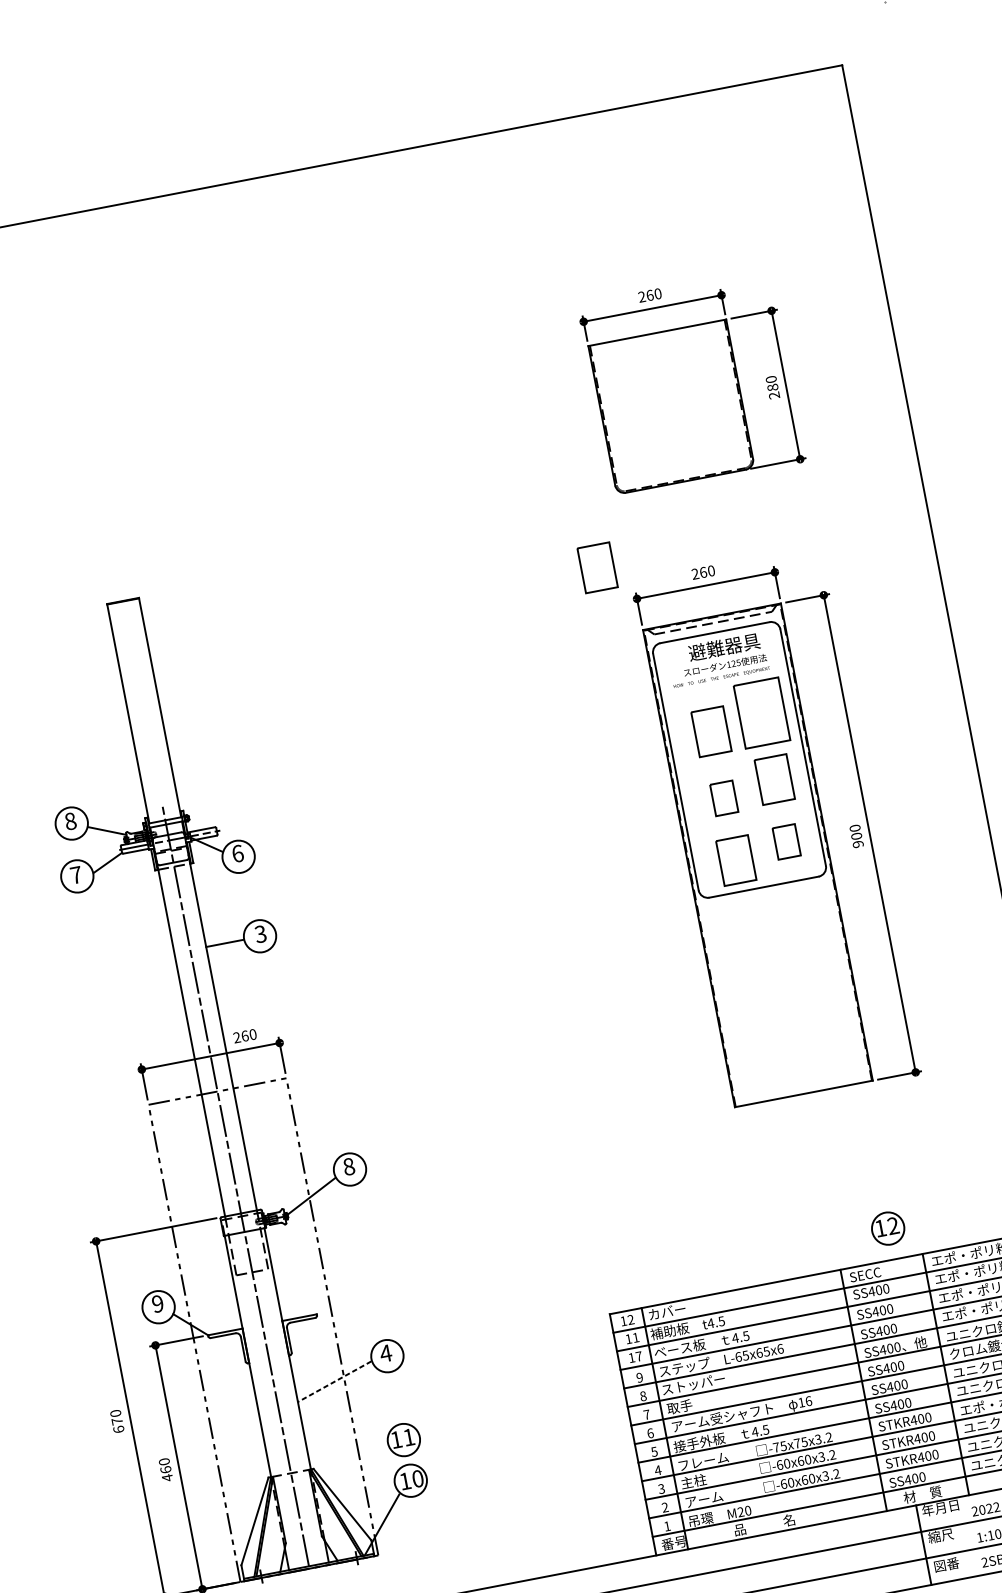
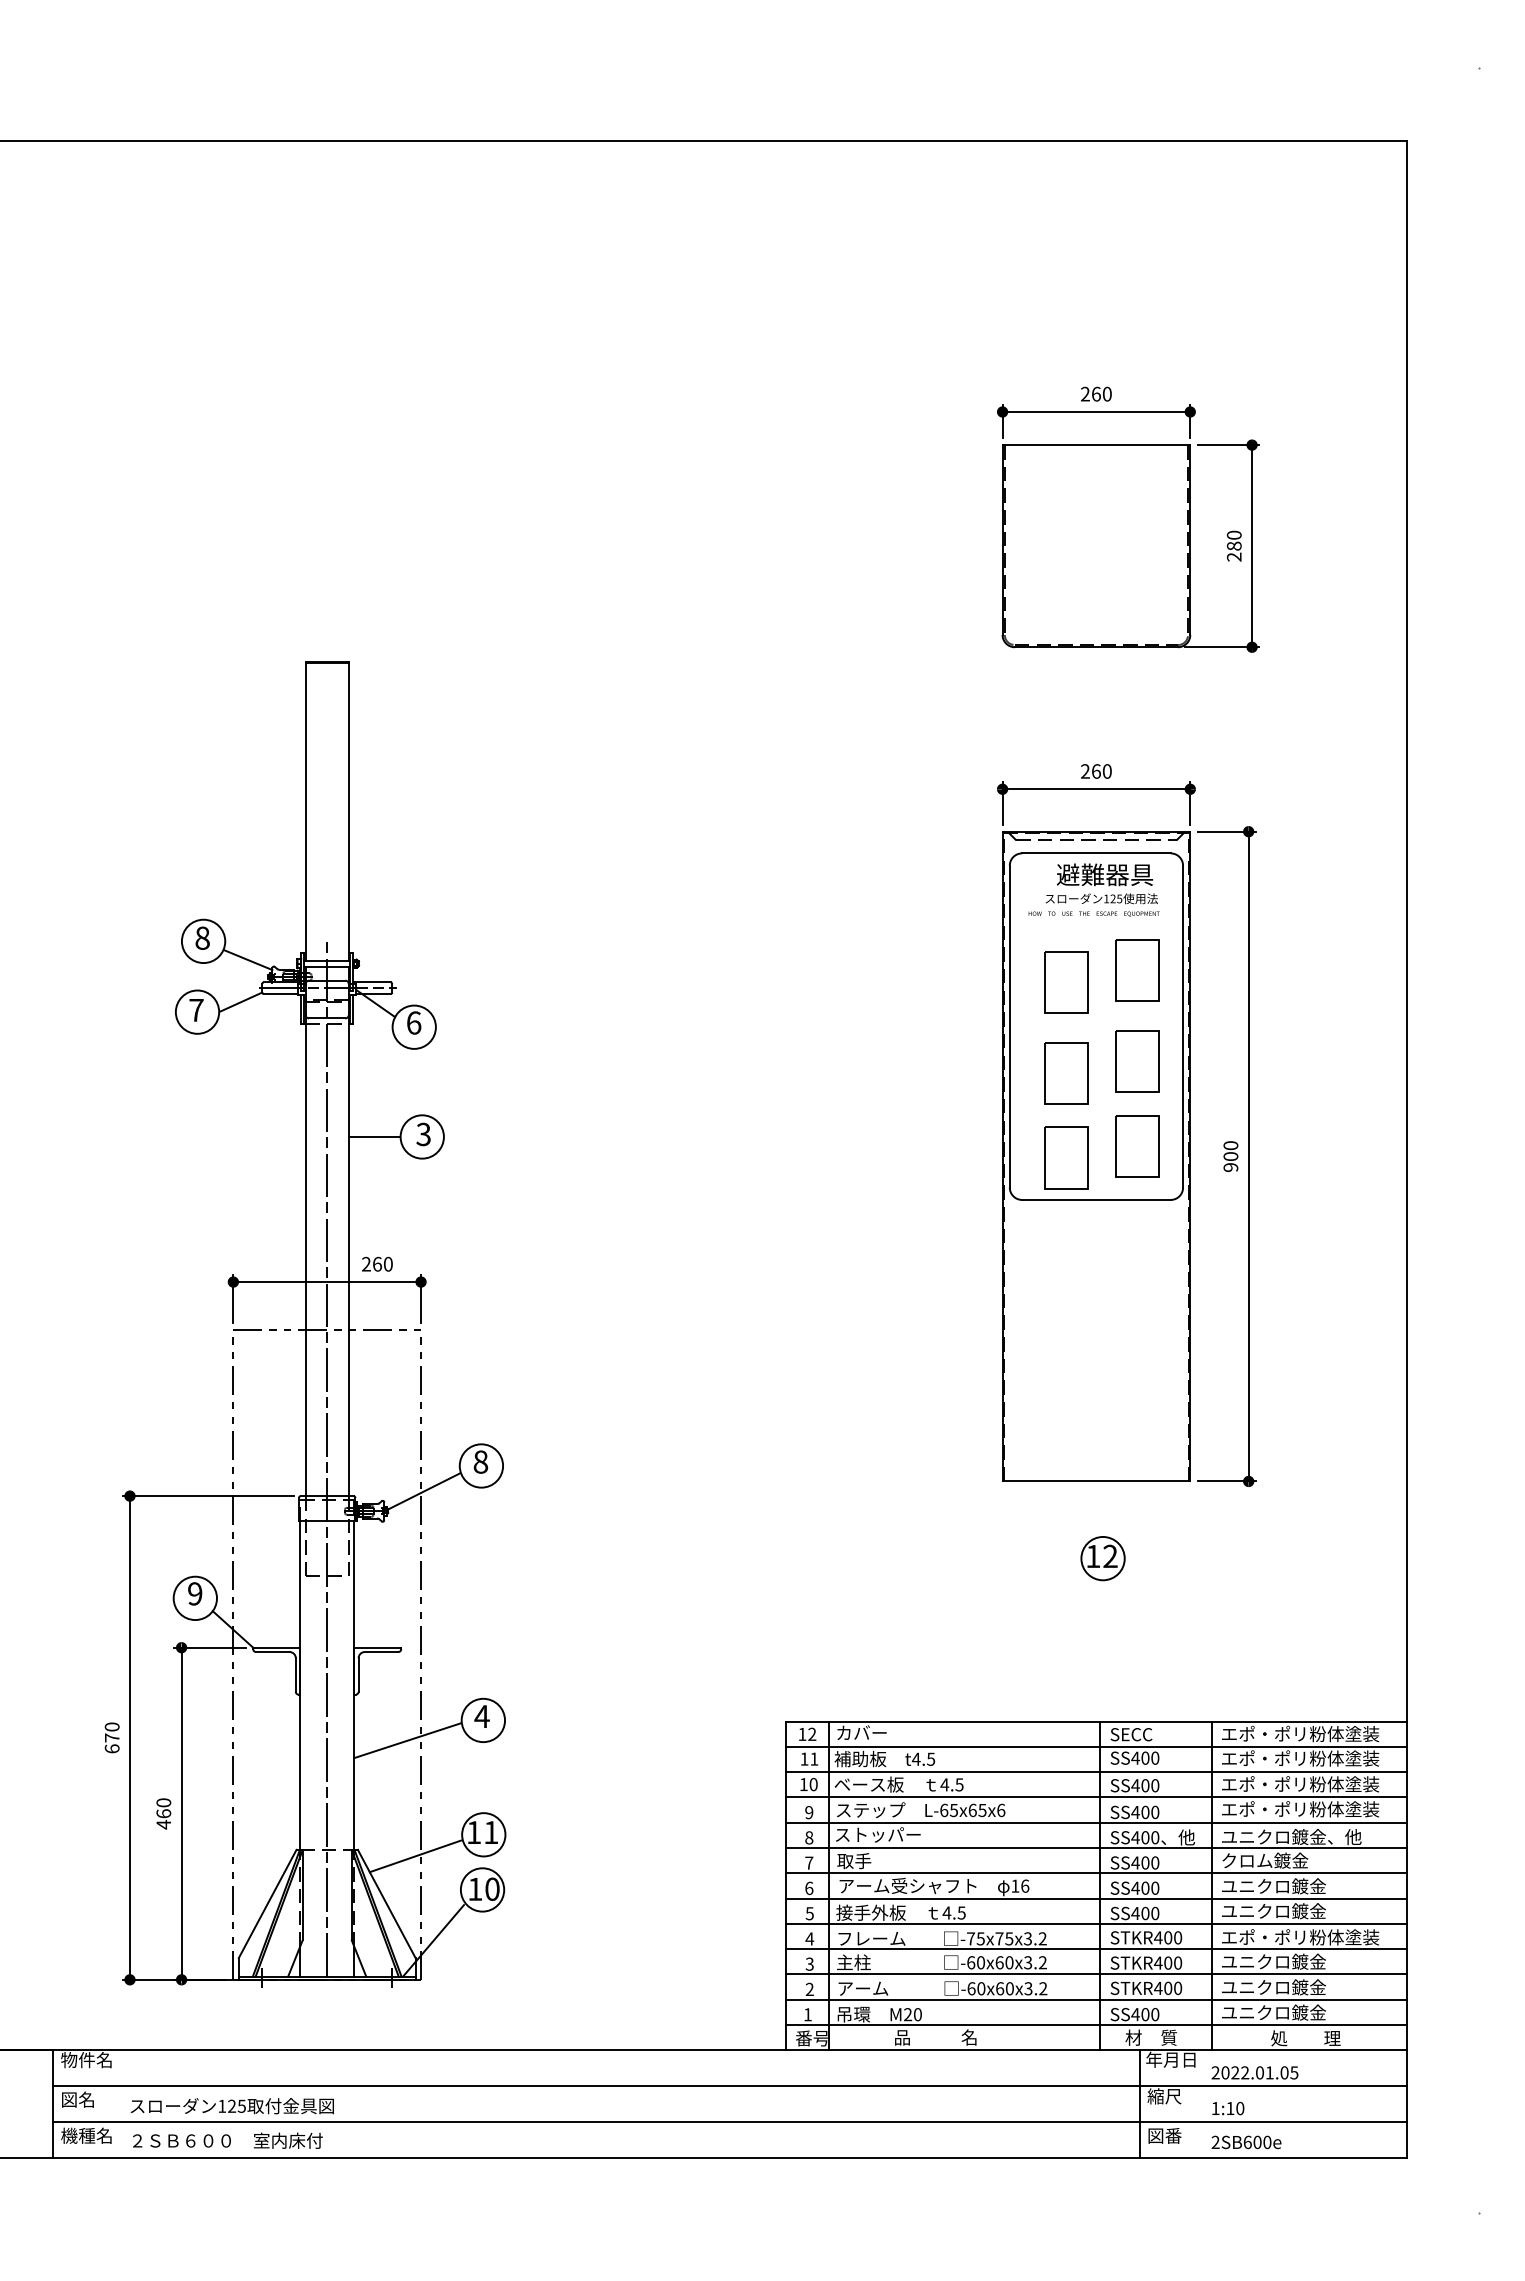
part: (597, 567) -> (958, 738), removed
part: (761, 712) -> (1137, 970), size x0.71
part: (724, 798) -> (1066, 1073), size x1.43
part: (786, 842) -> (1137, 1146), size x1.43
part: (887, 1228) -> (1102, 1558), moved
text: (638, 1356) -> (813, 1784), 17 -> 10
line: (334, 1381) -> (407, 1740), dashed -> solid
line: (356, 1465) -> (415, 1856), added

